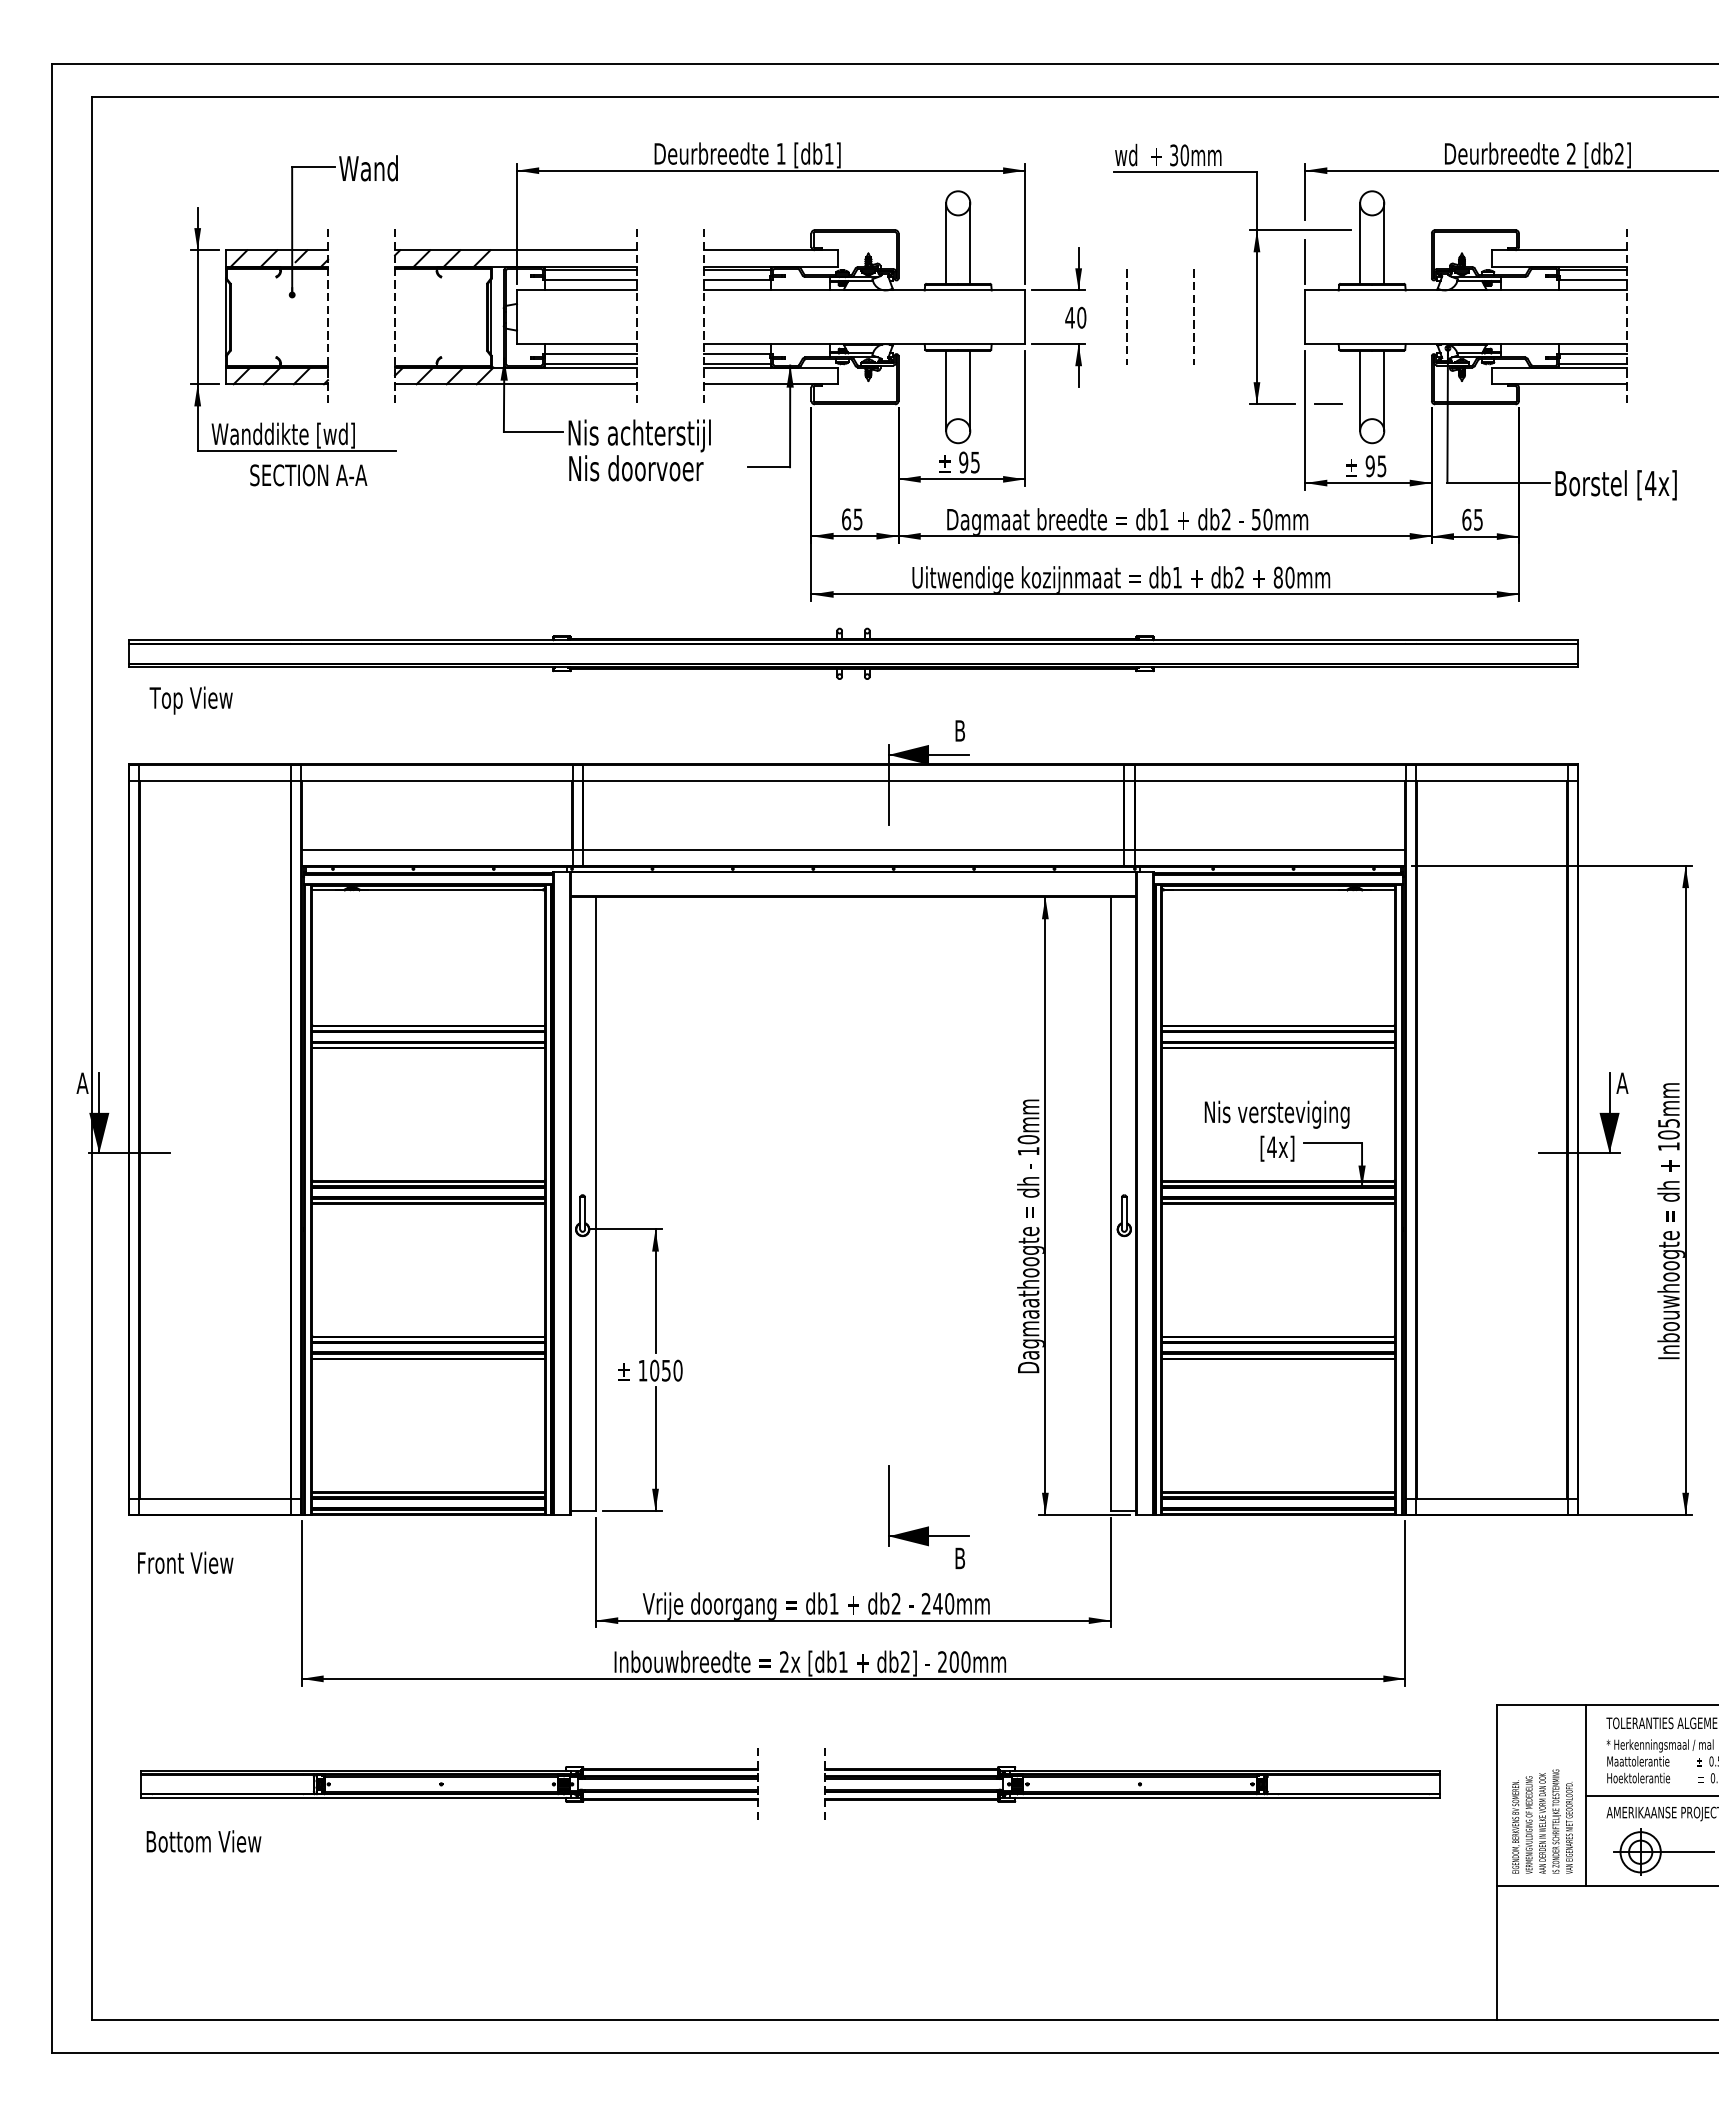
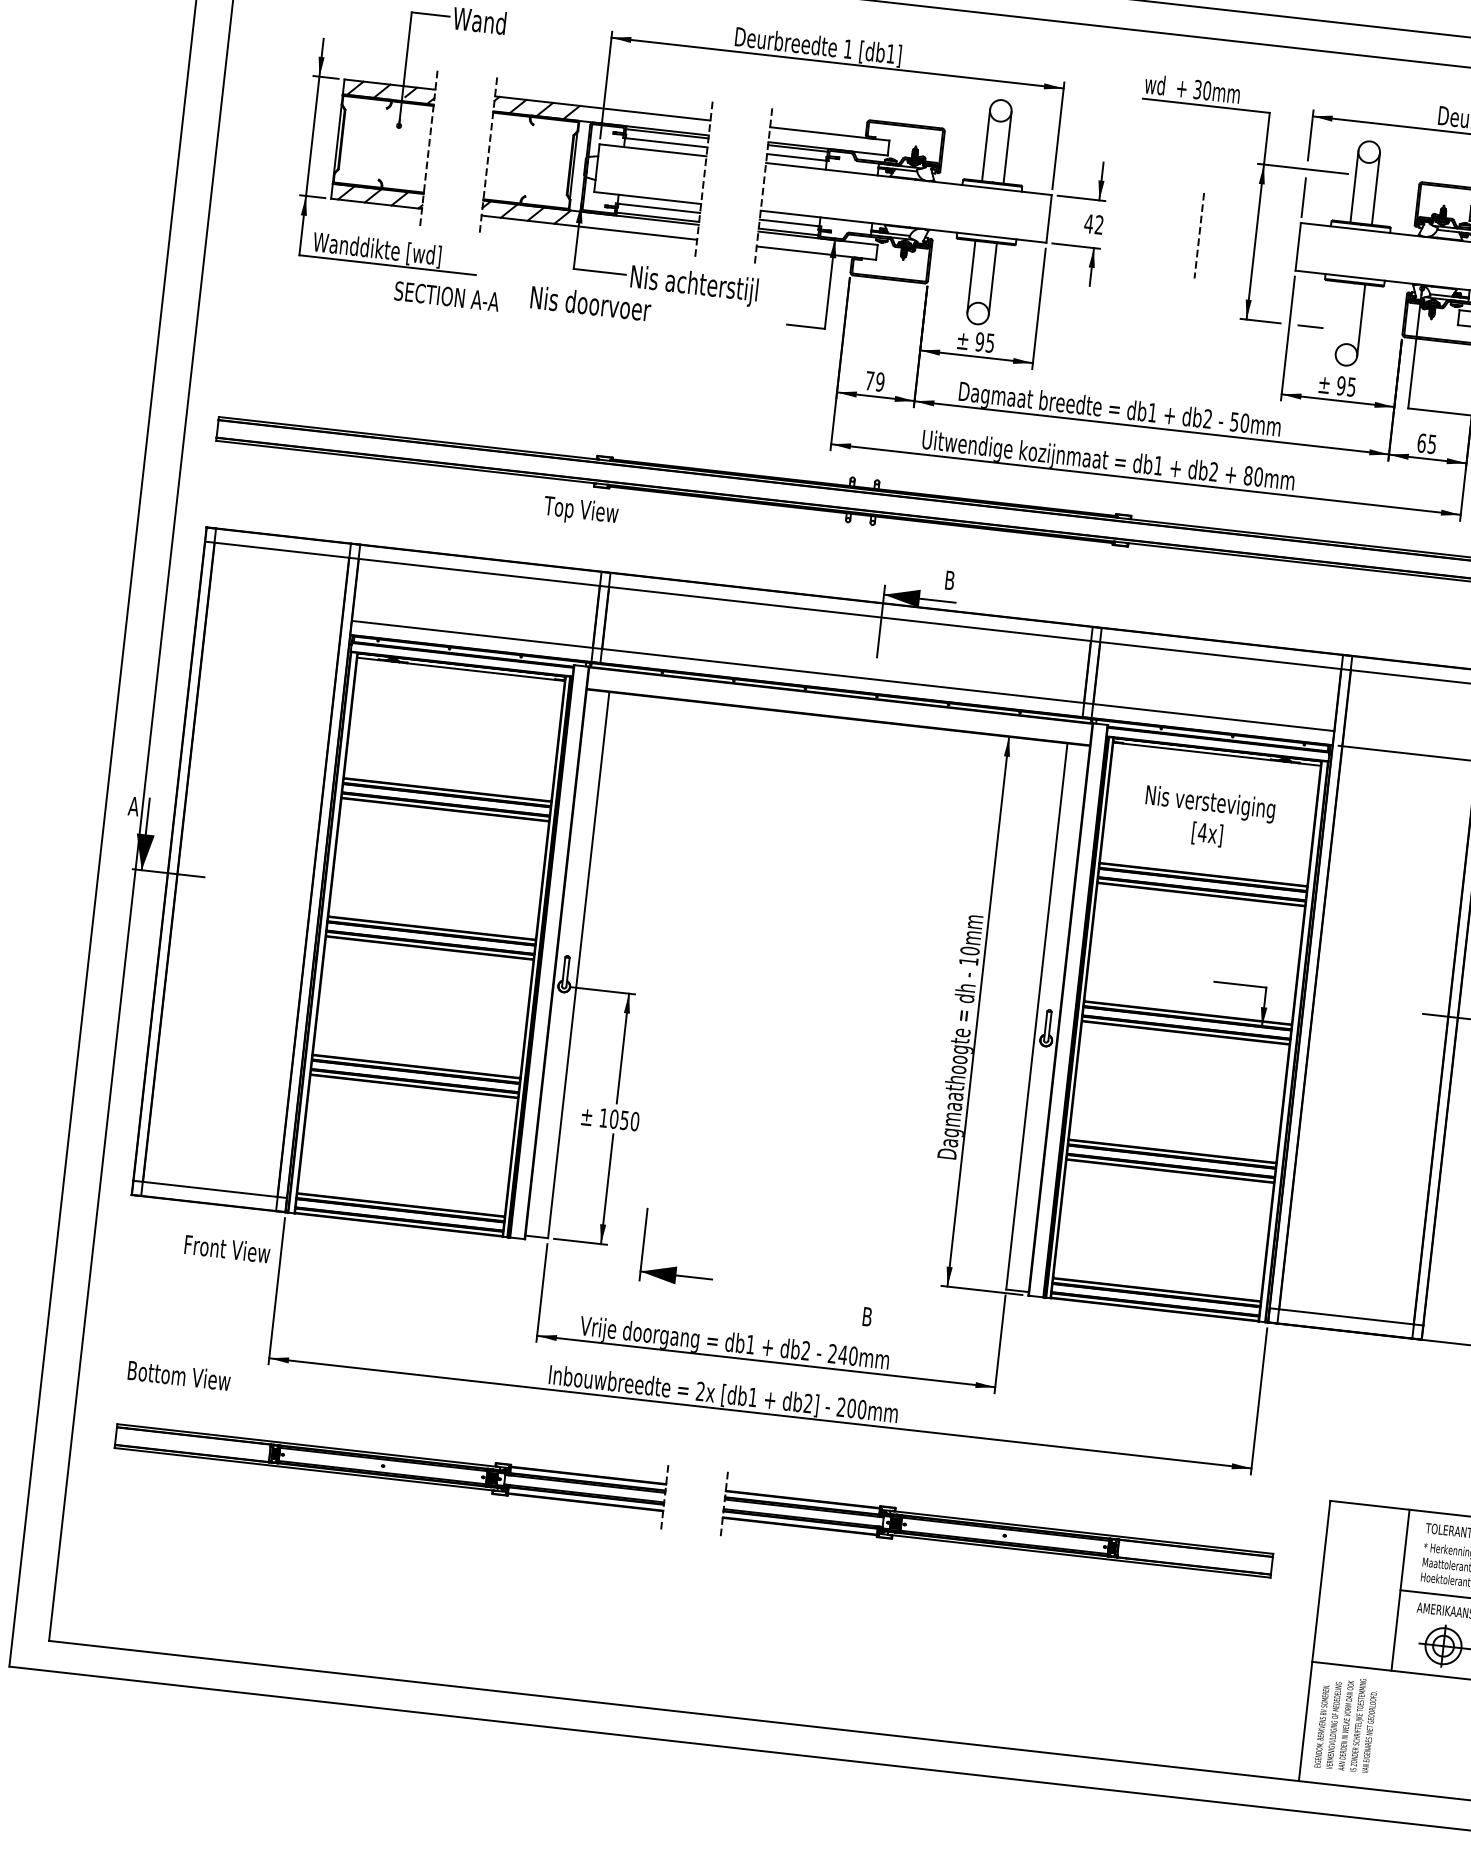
line: (1126, 315) -> (1139, 227), removed
text: (1081, 317) -> (1099, 224), 40 -> 42
line: (1360, 390) -> (1340, 317), removed
text: (636, 468) -> (591, 303), moved
text: (308, 475) -> (446, 296), moved
text: (852, 519) -> (875, 381), 65 -> 79
text: (190, 700) -> (580, 511), moved
text: (1276, 1130) -> (1208, 818), moved
part: (928, 1526) -> (676, 1266), moved
text: (185, 1562) -> (227, 1248), moved
text: (1542, 1821) -> (1346, 1723), moved
text: (203, 1841) -> (178, 1375), moved

